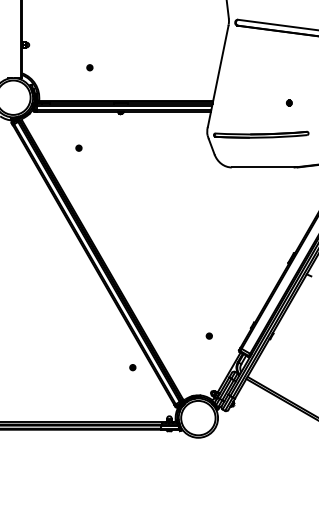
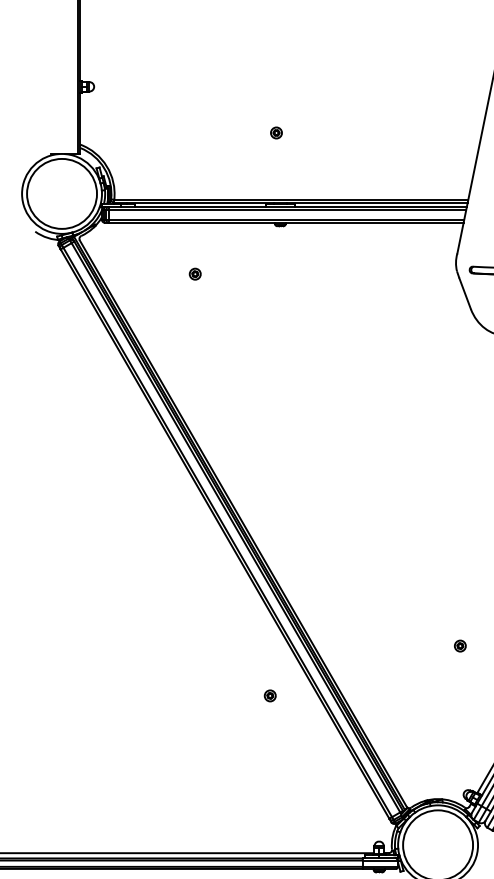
part: (89, 67) -> (275, 132), moved
part: (78, 147) -> (194, 272), moved
part: (208, 335) -> (458, 644), moved
part: (132, 367) -> (269, 695), moved

